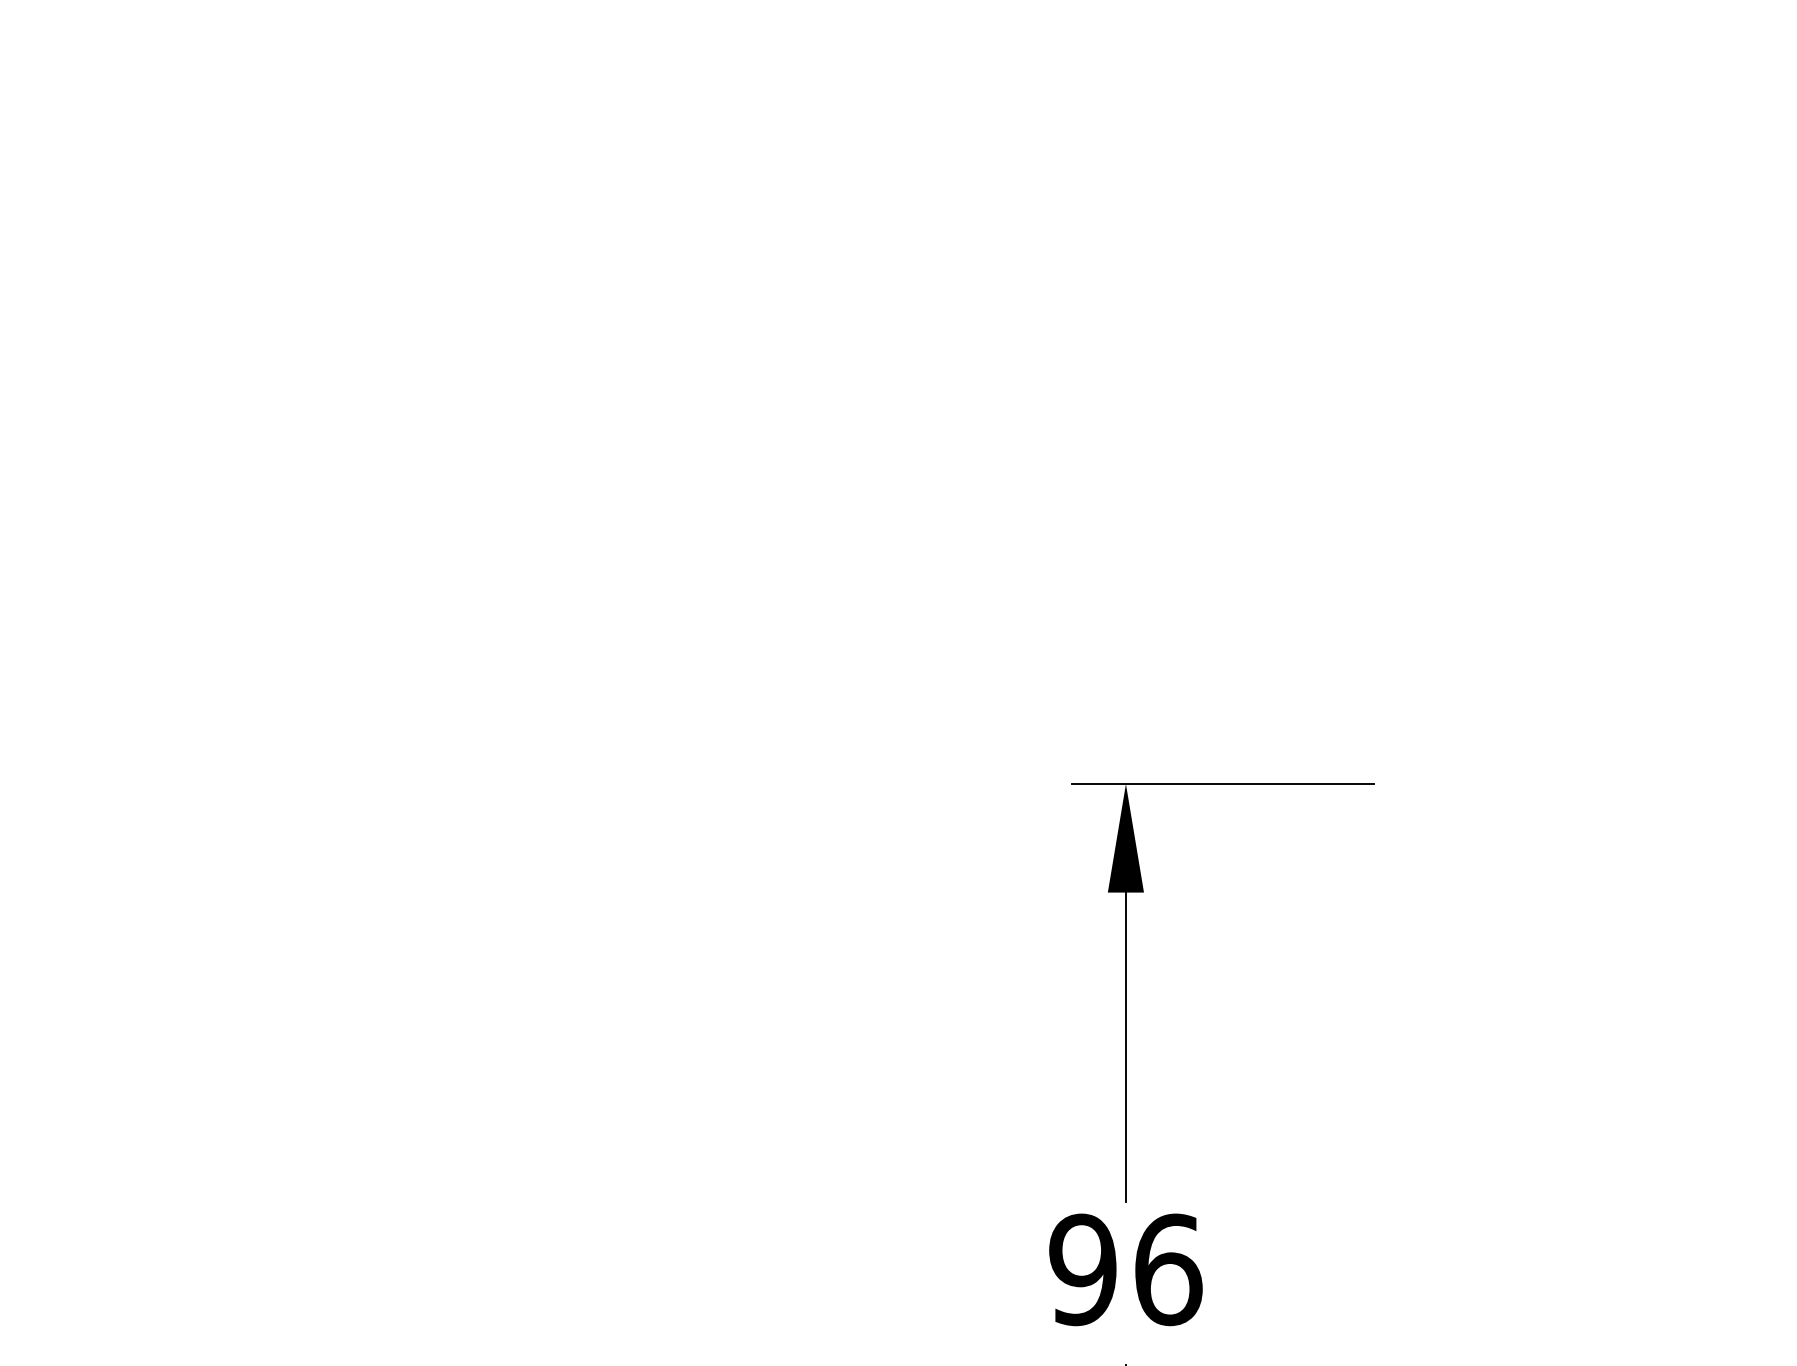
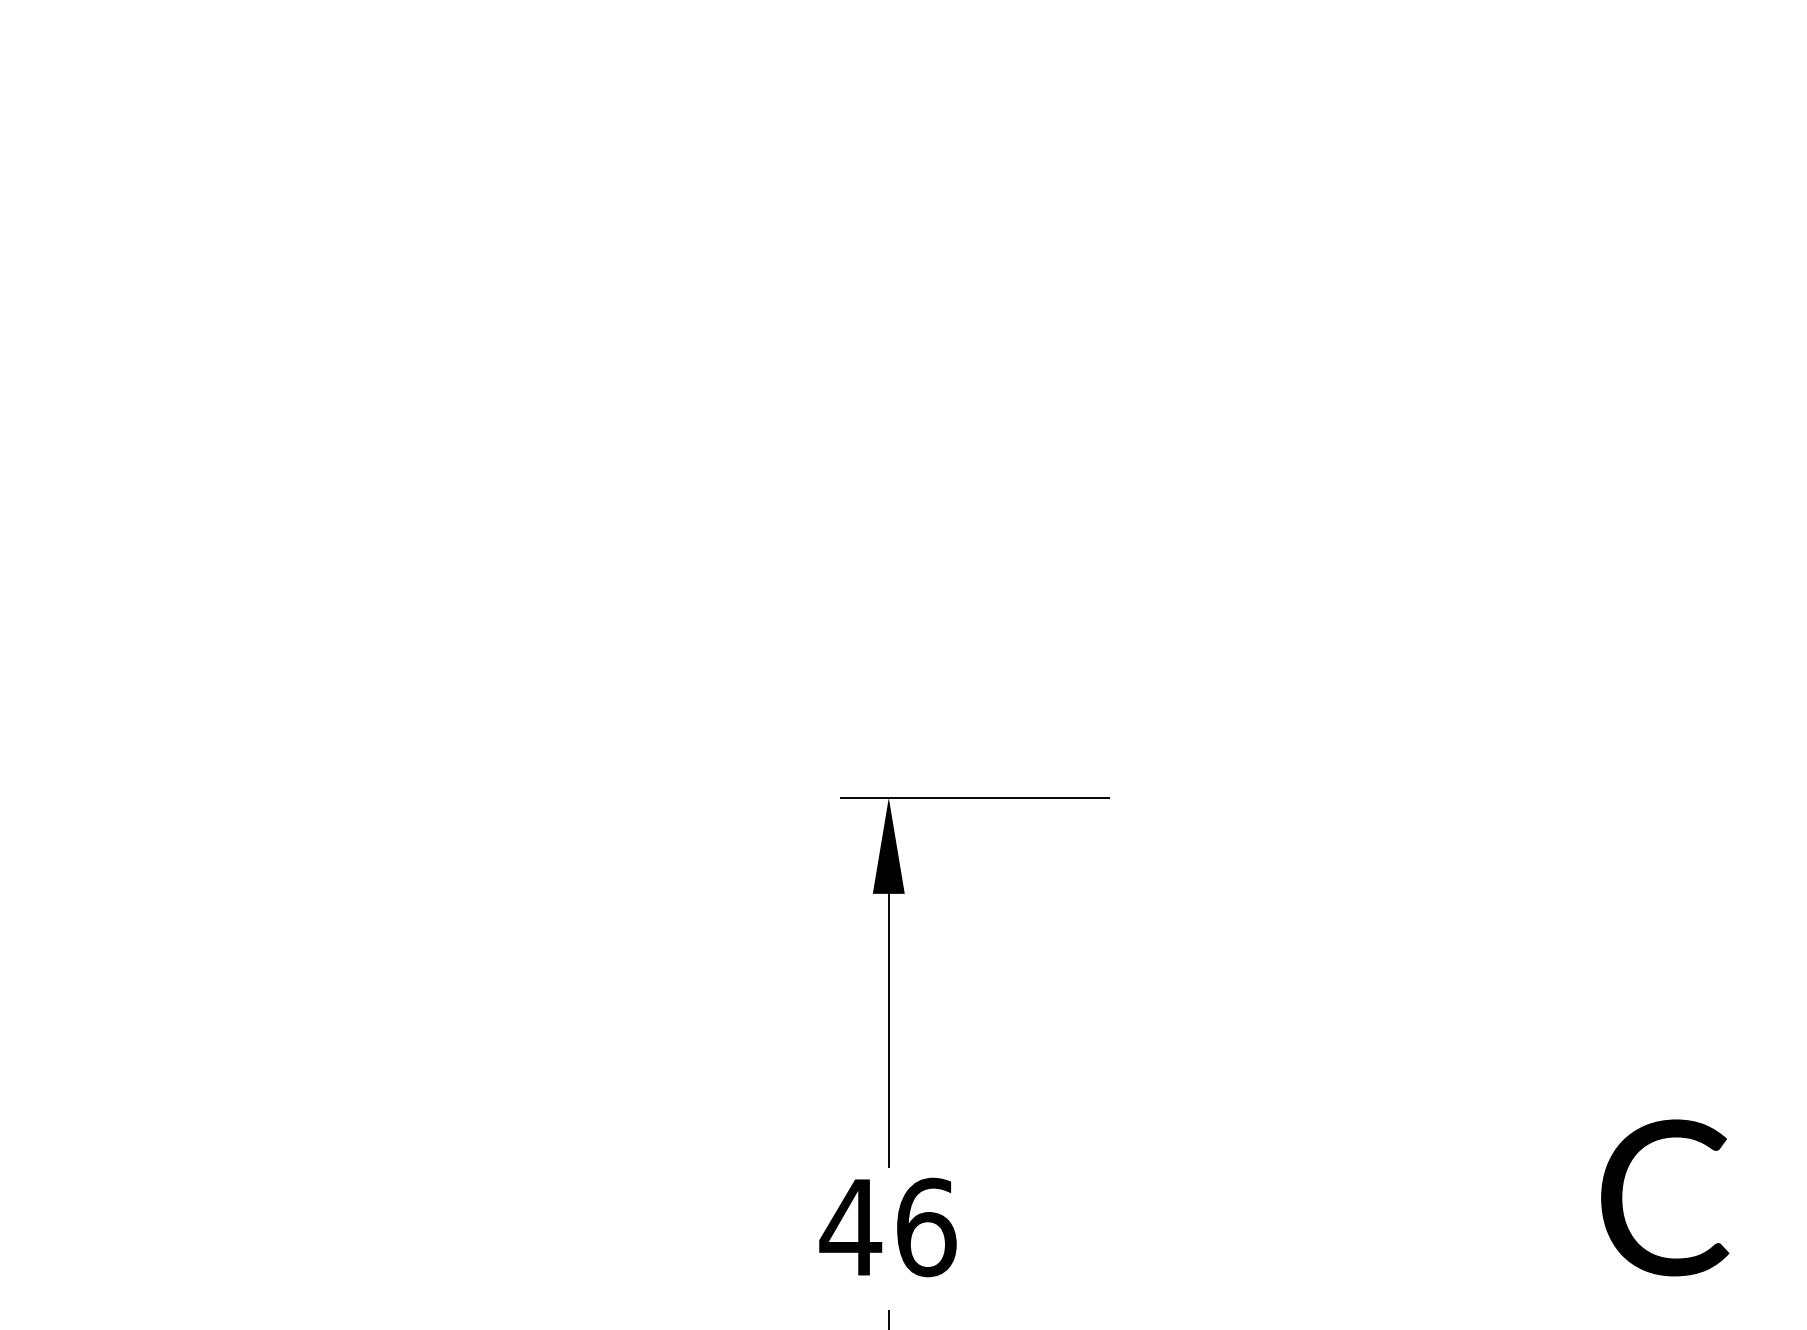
text: (1082, 1269) -> (850, 1227), 96 -> 46

